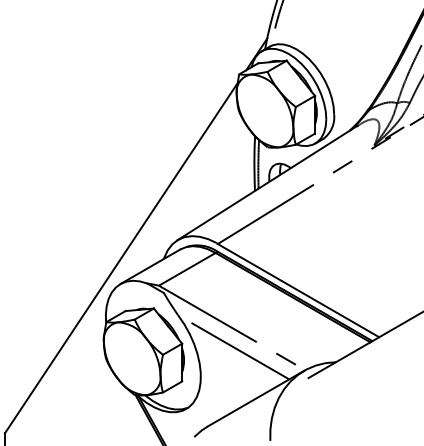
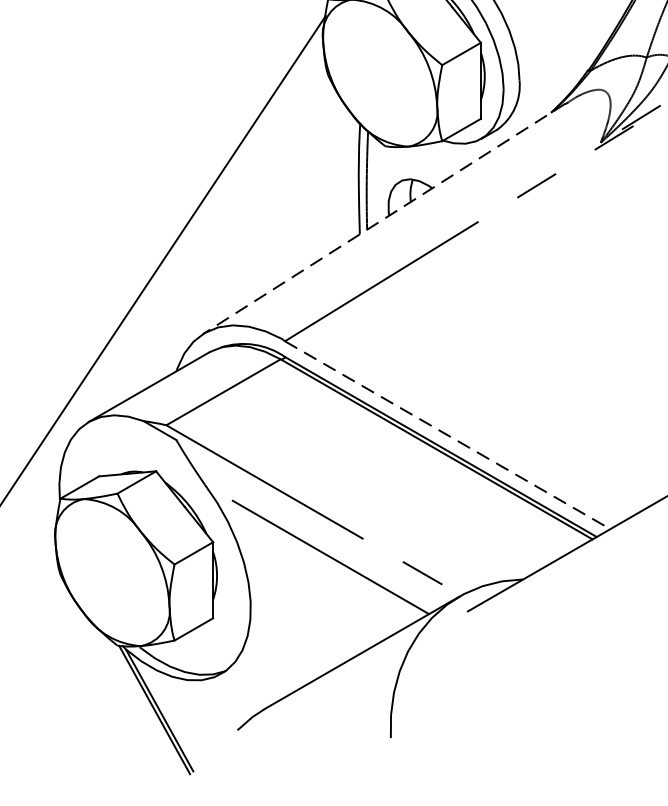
line: (267, 183) -> (385, 219), solid -> dashed
line: (298, 290) -> (447, 434), solid -> dashed

